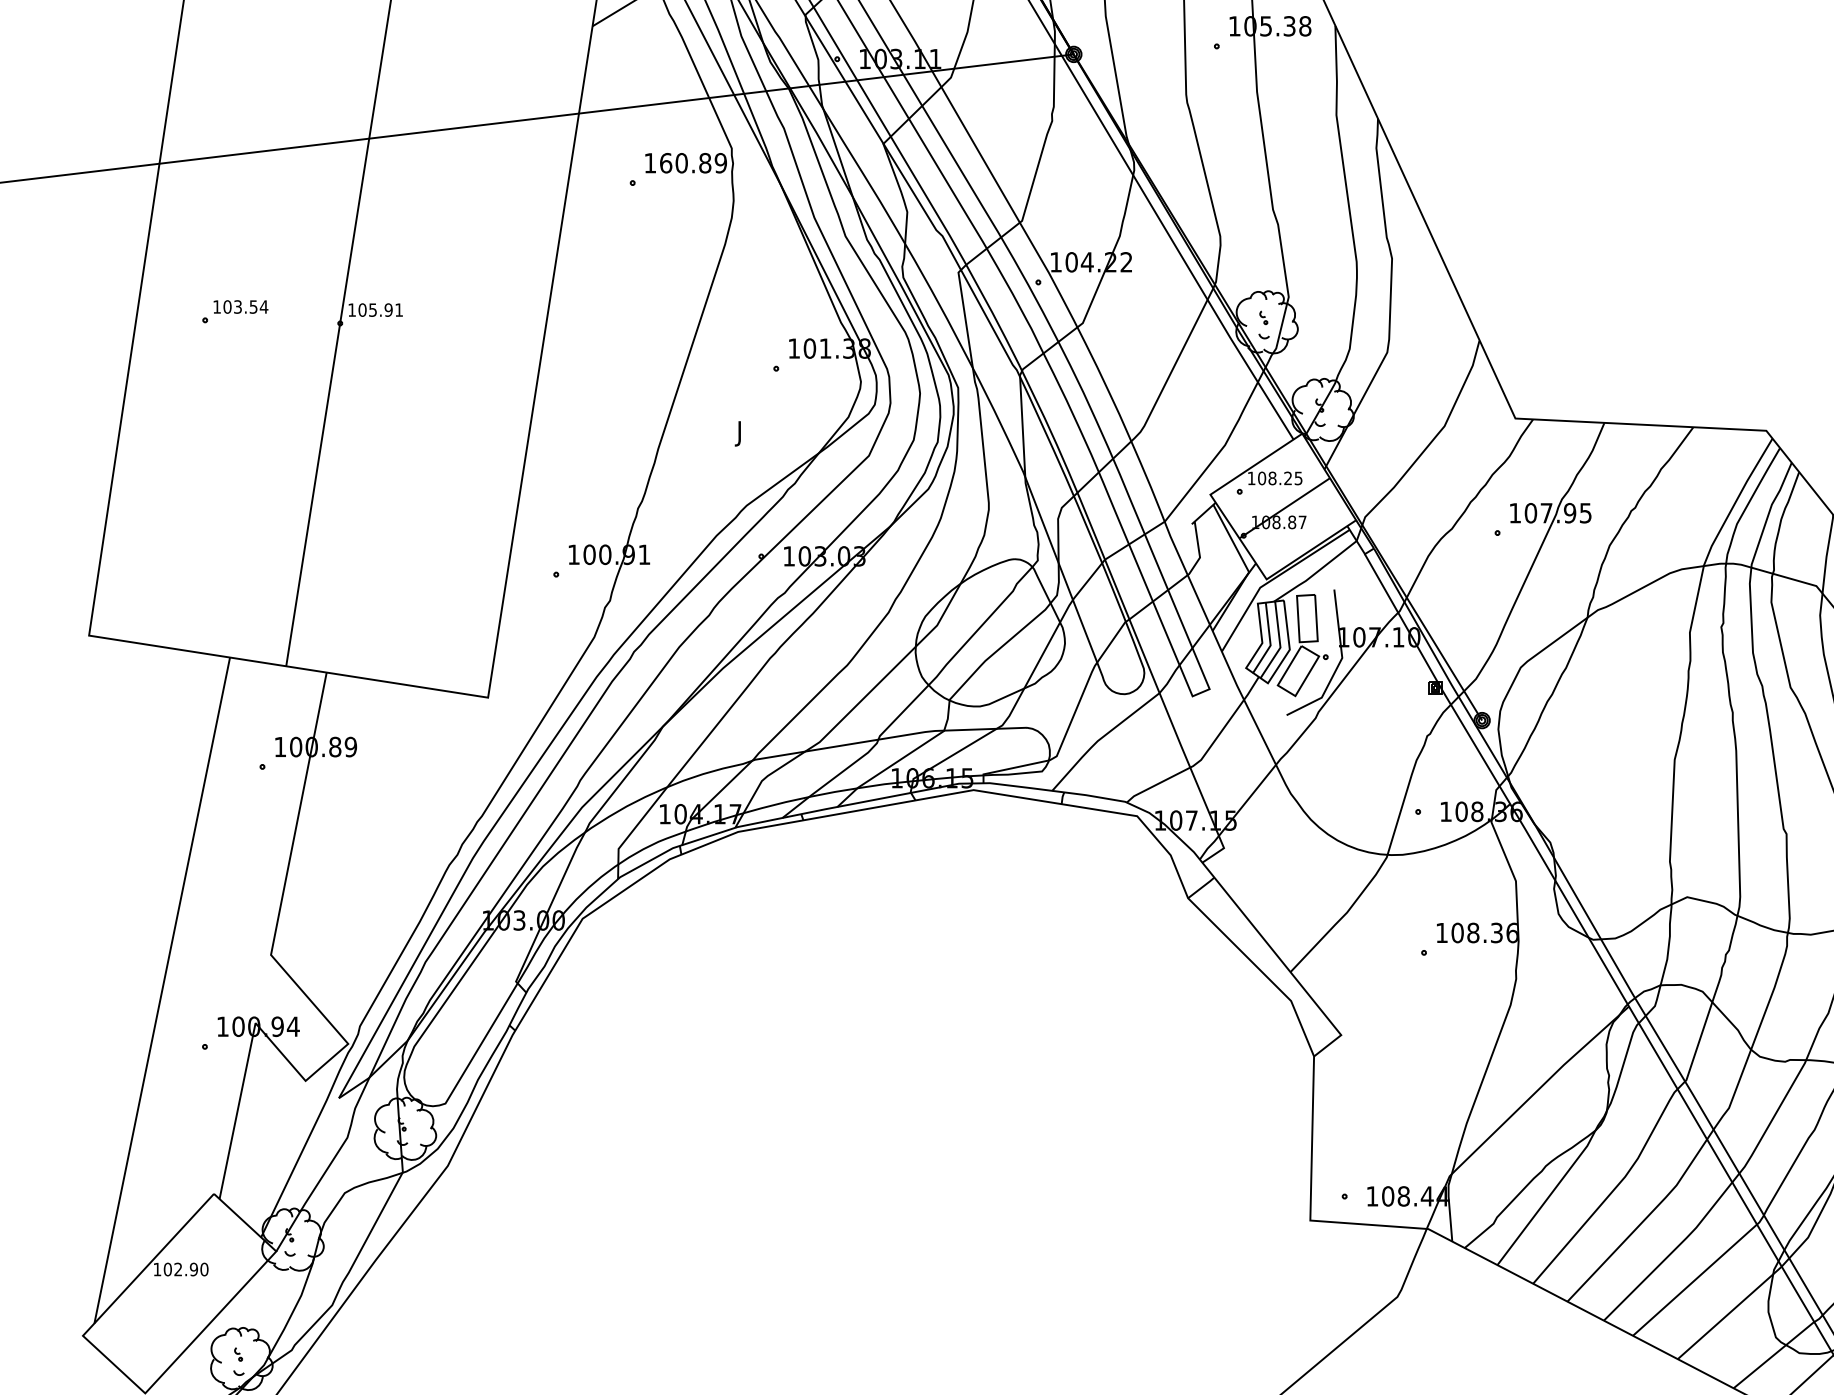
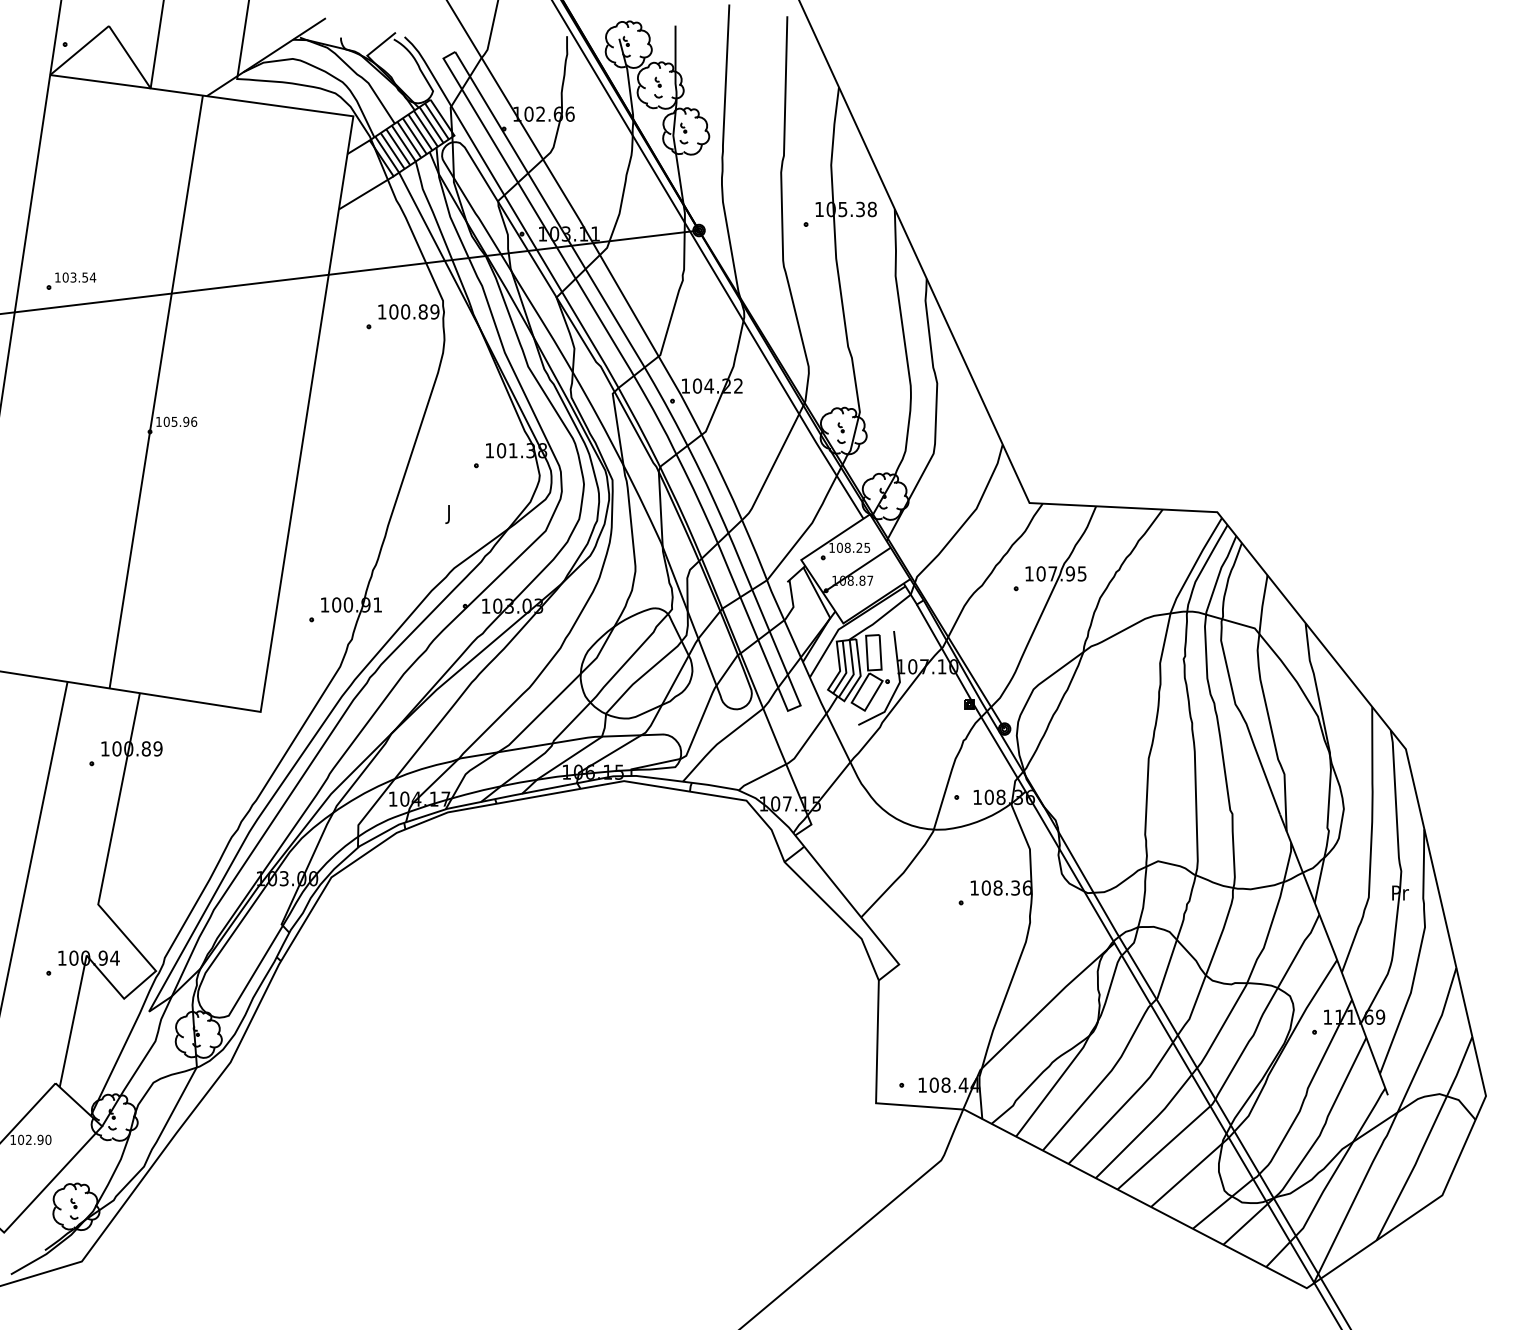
text: (665, 162) -> (393, 311), 160.89 -> 100.89
text: (399, 309) -> (194, 421), 105.91 -> 105.96
part: (235, 310) -> (71, 280), moved

